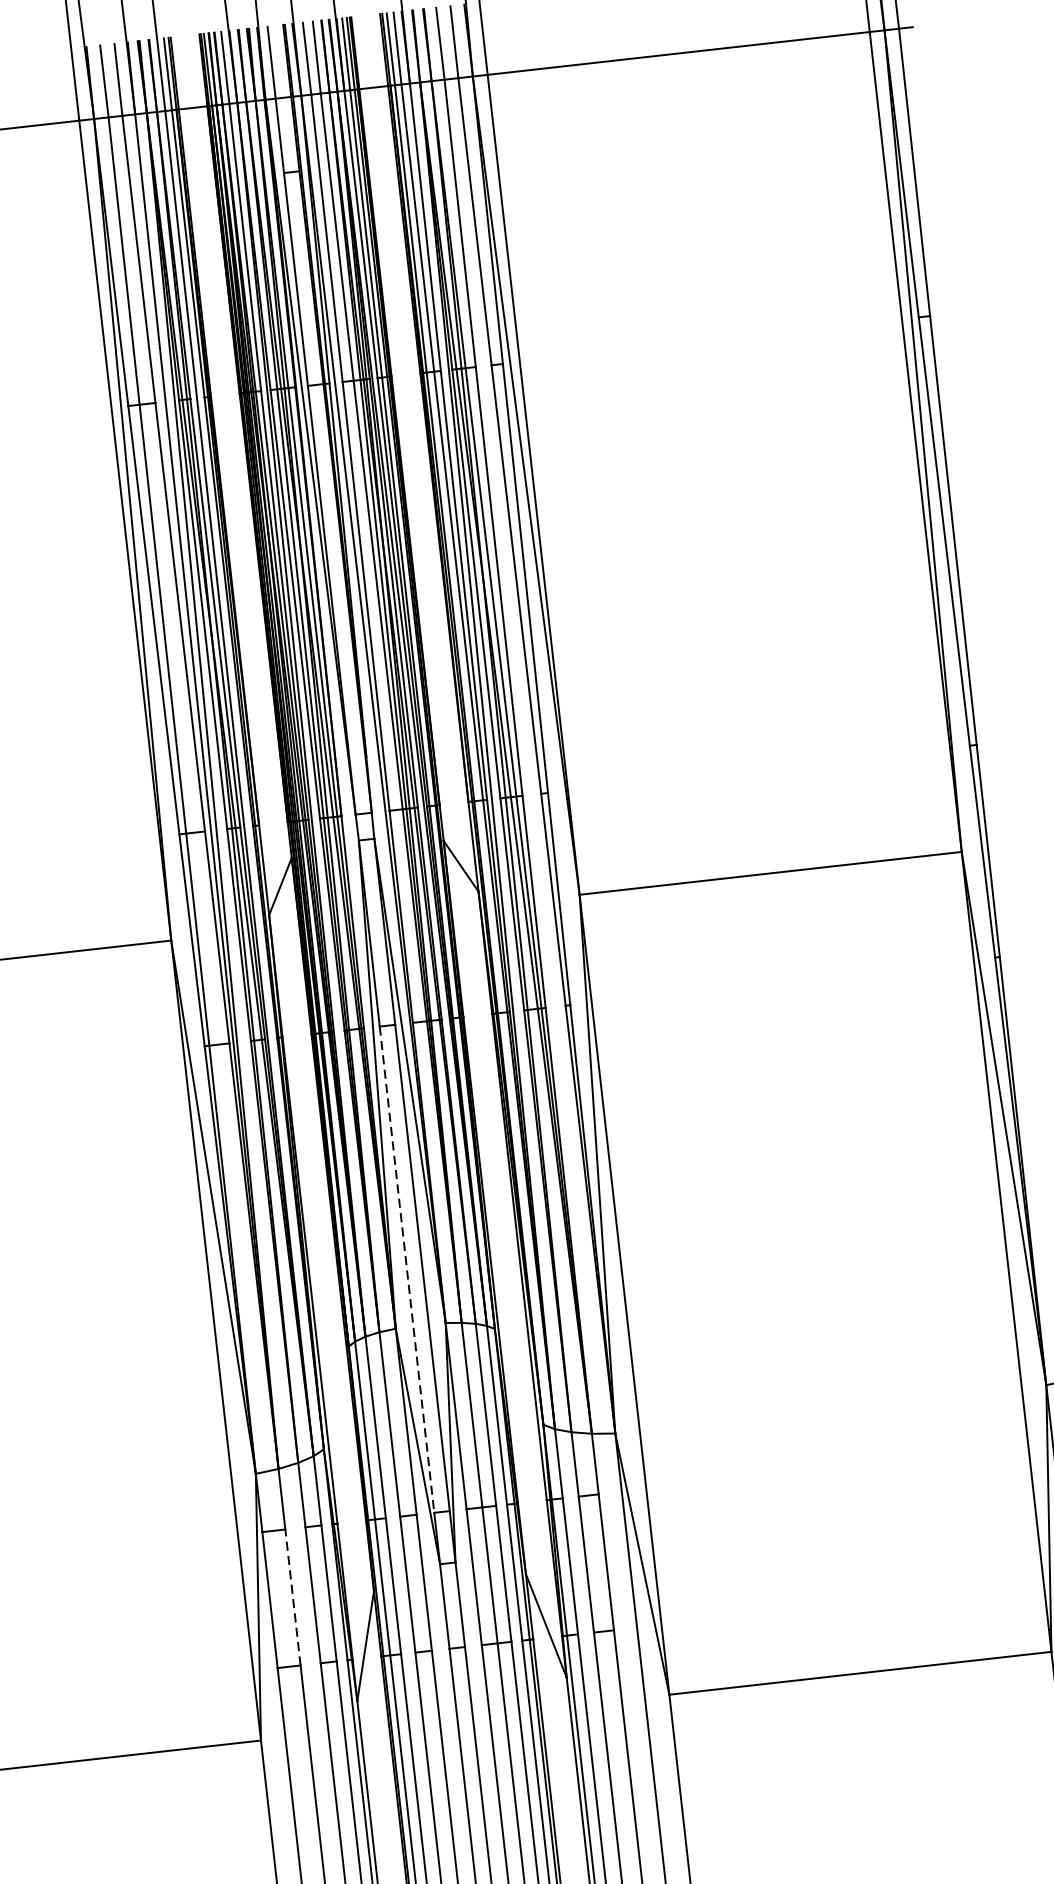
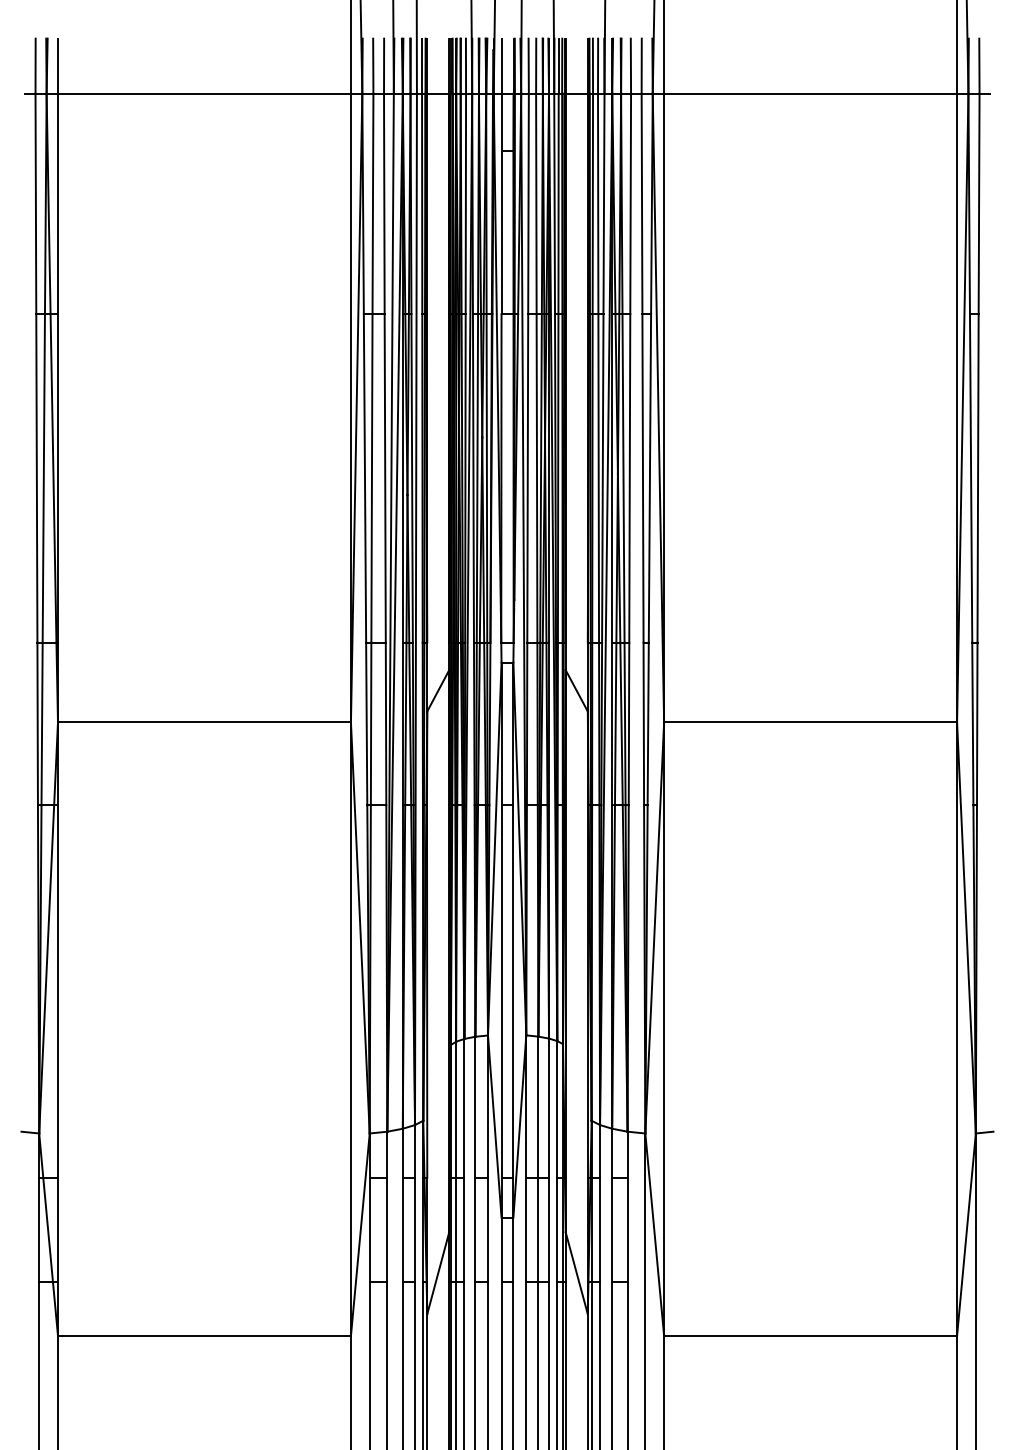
line: (407, 1270) -> (501, 992), dashed -> solid
line: (293, 1596) -> (387, 1229), dashed -> solid

